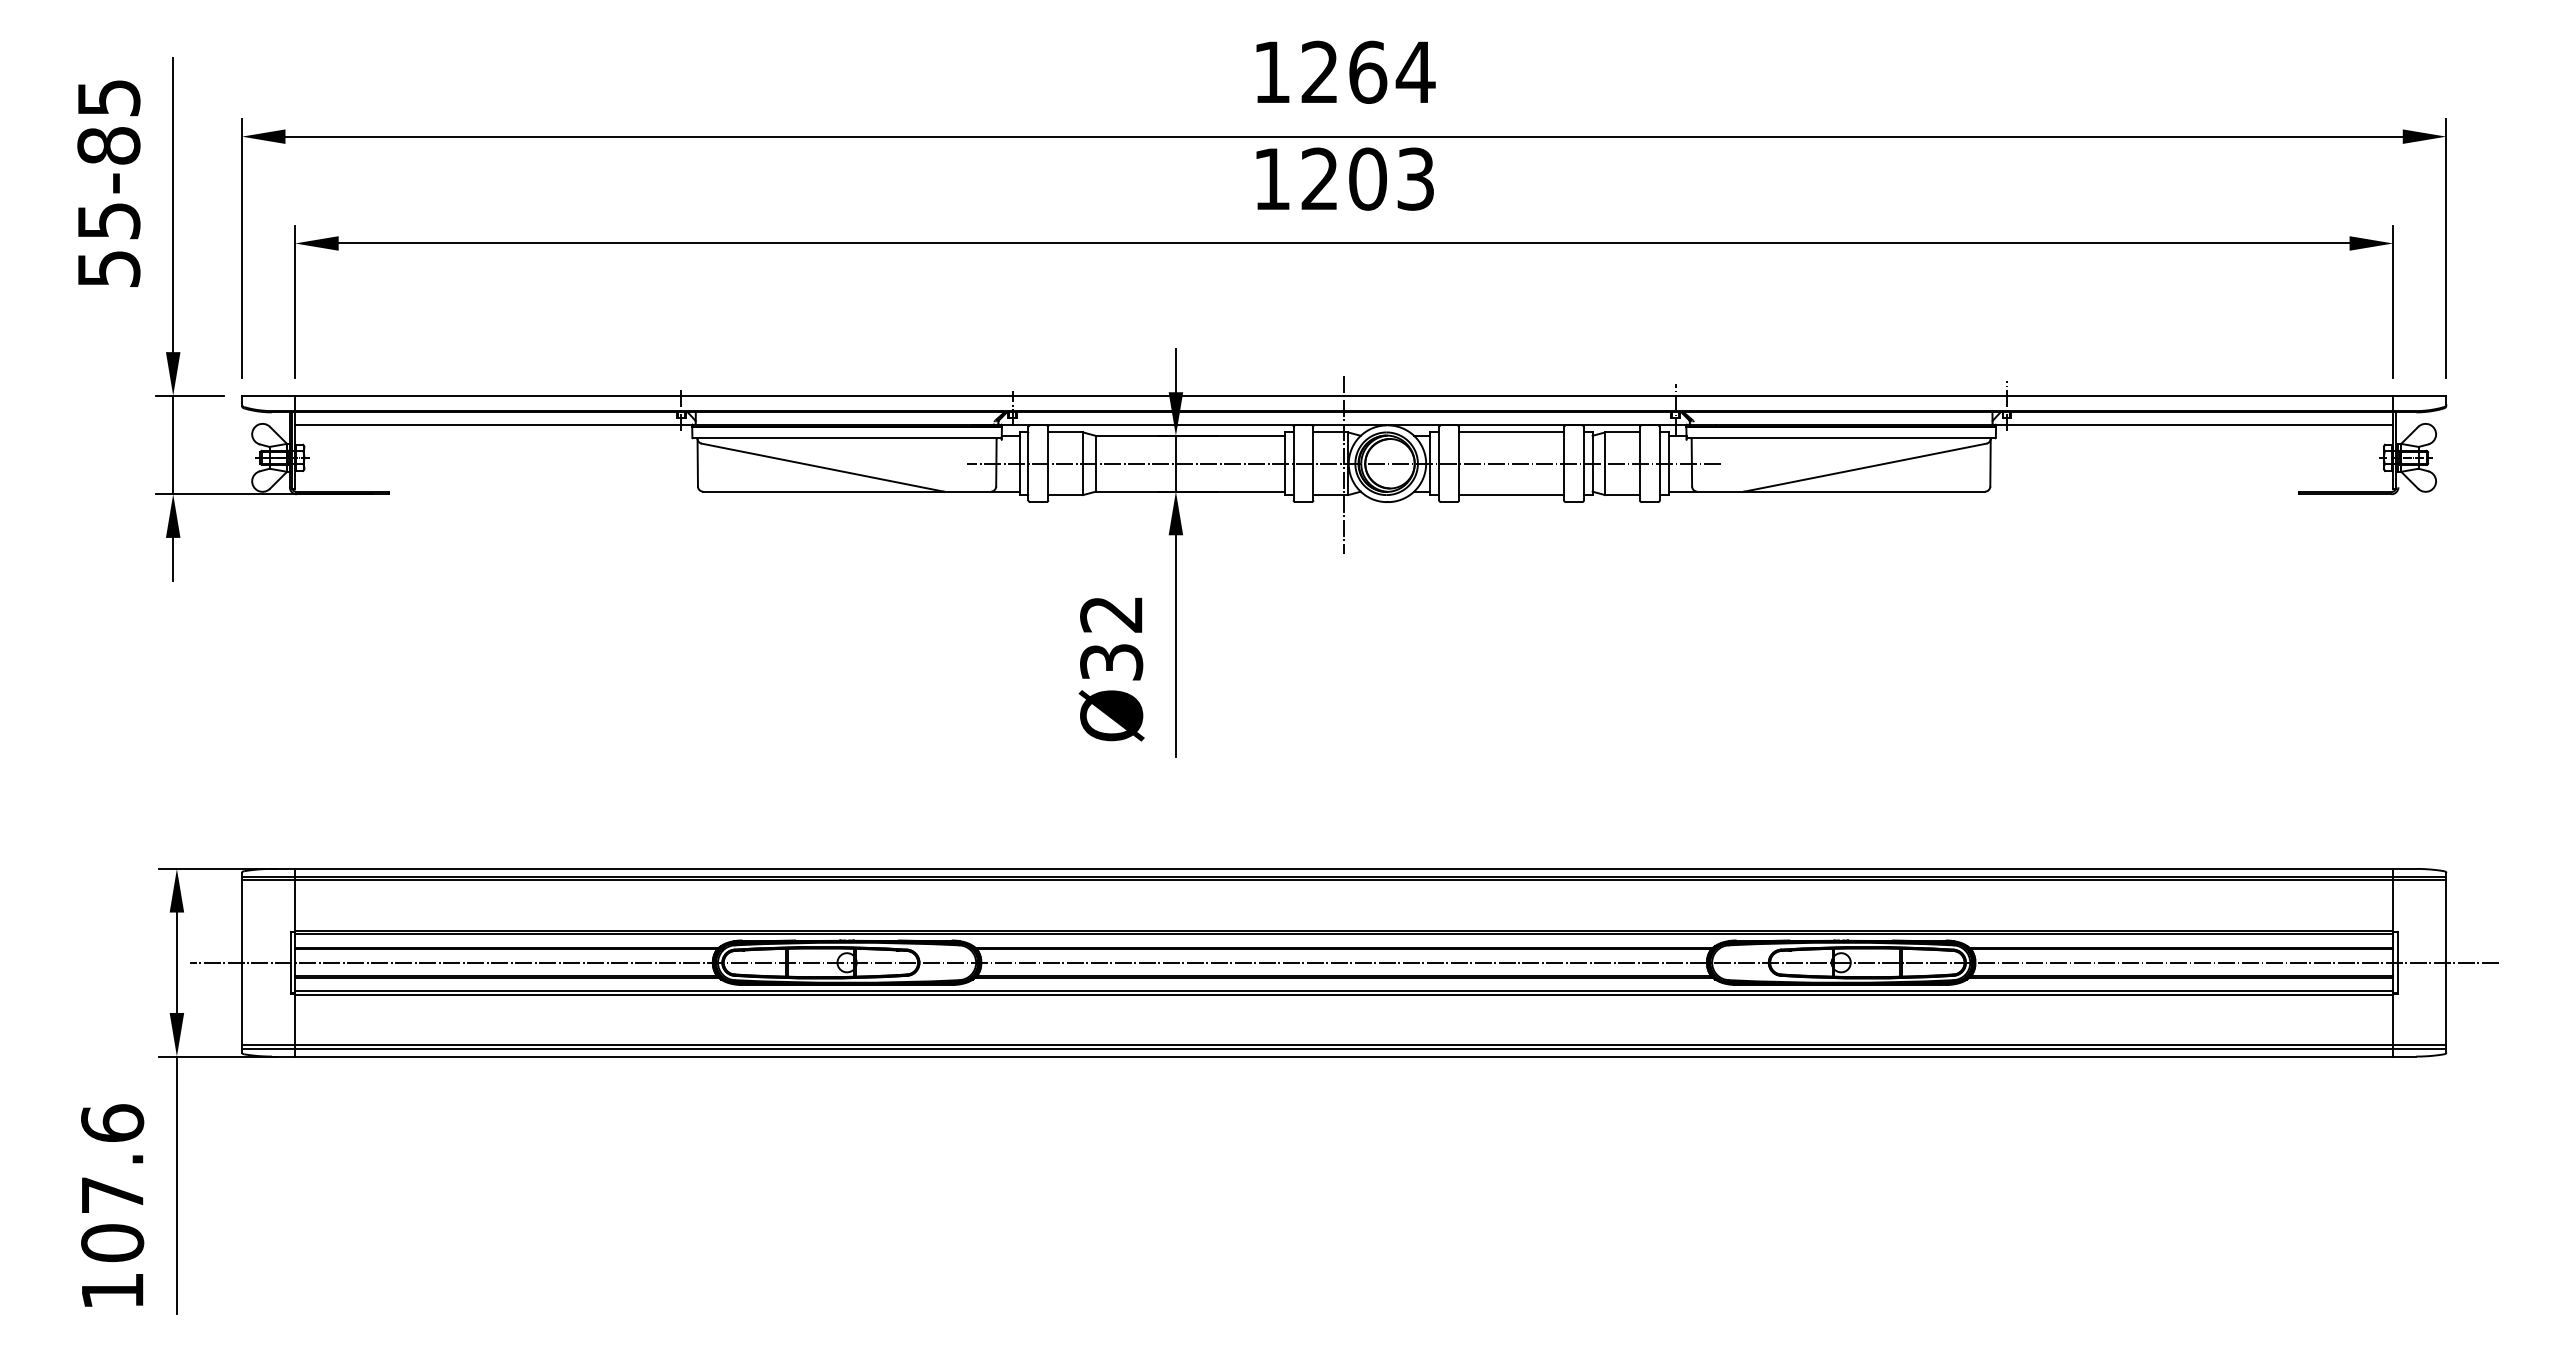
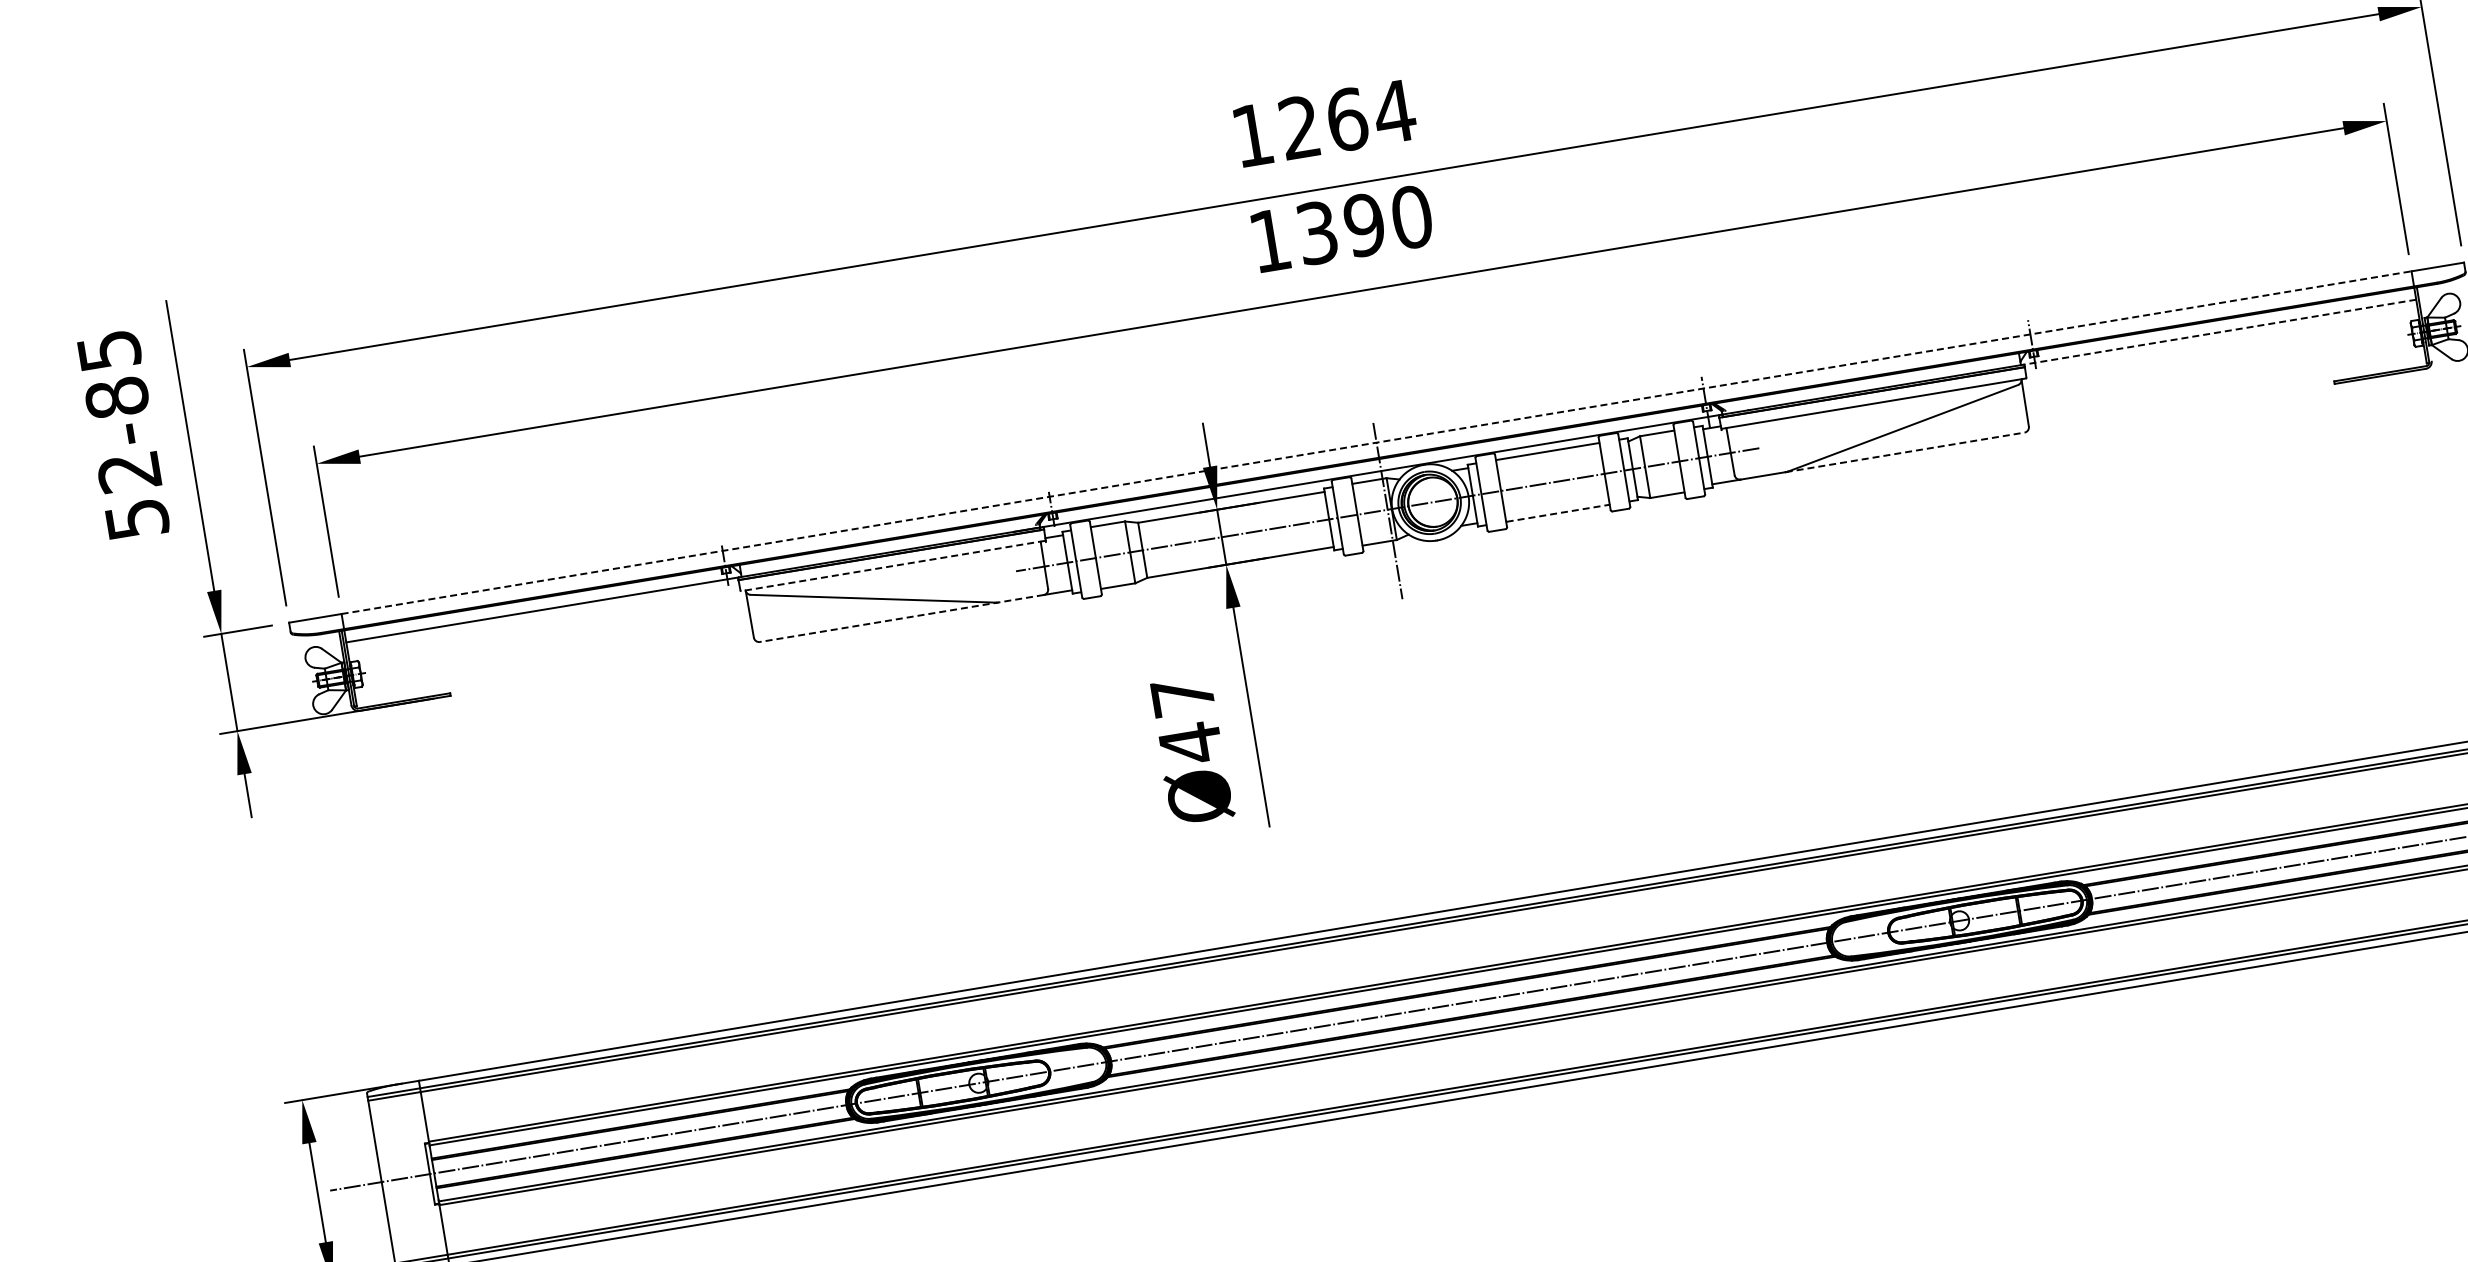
text: (1367, 178) -> (1364, 224), 1203 -> 1390
text: (108, 221) -> (129, 472), 55-85 -> 52-85
line: (1344, 395) -> (1376, 442), solid -> dashed
line: (2193, 424) -> (2219, 332), solid -> dashed
line: (847, 438) -> (893, 565), solid -> dashed
line: (847, 491) -> (902, 618), solid -> dashed
line: (1864, 491) -> (1905, 452), solid -> dashed
line: (1511, 495) -> (1557, 513), solid -> dashed
text: (1111, 639) -> (1186, 721), Ø32 -> Ø47

